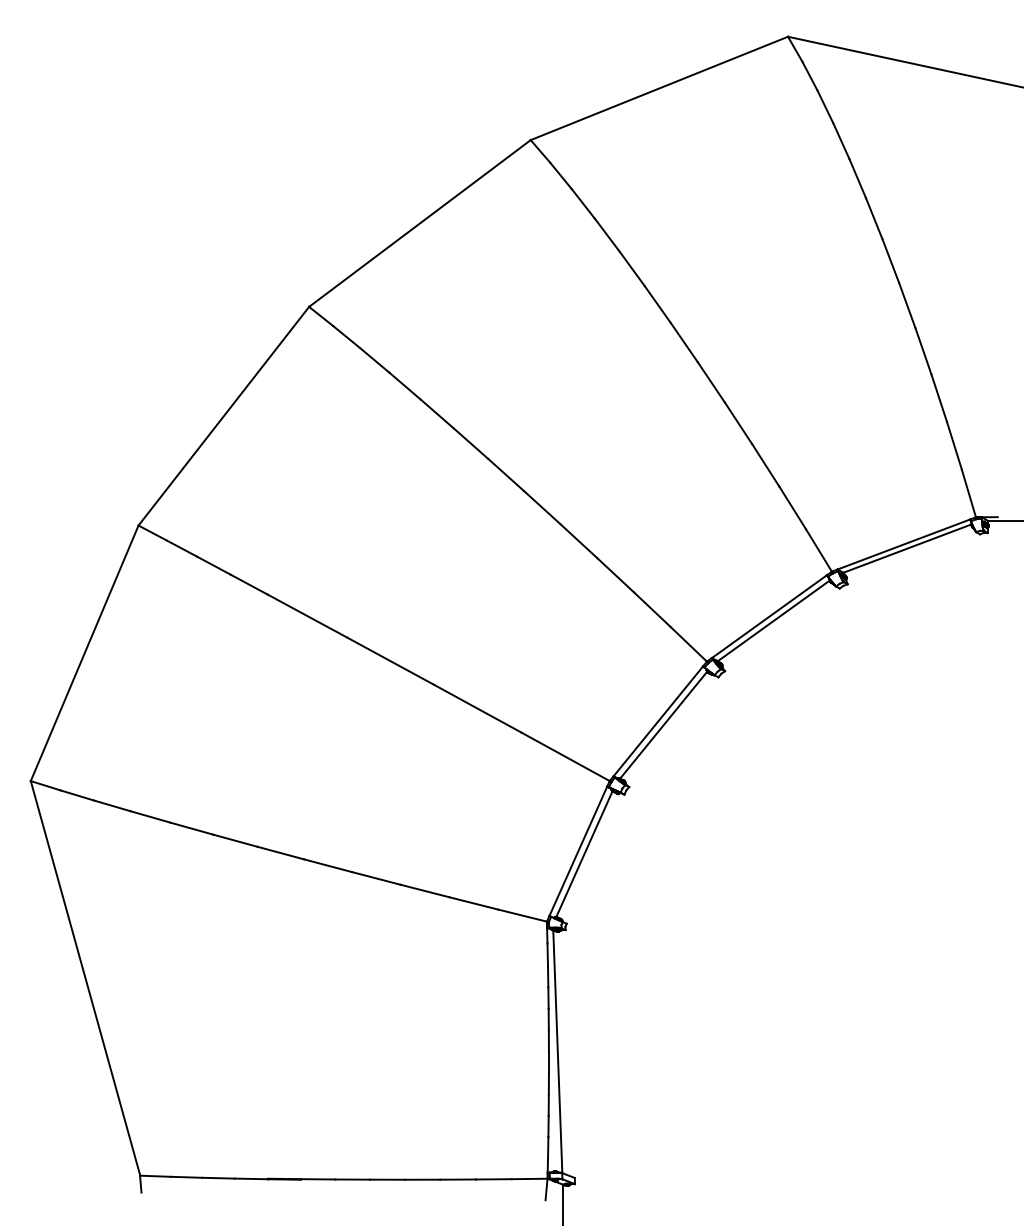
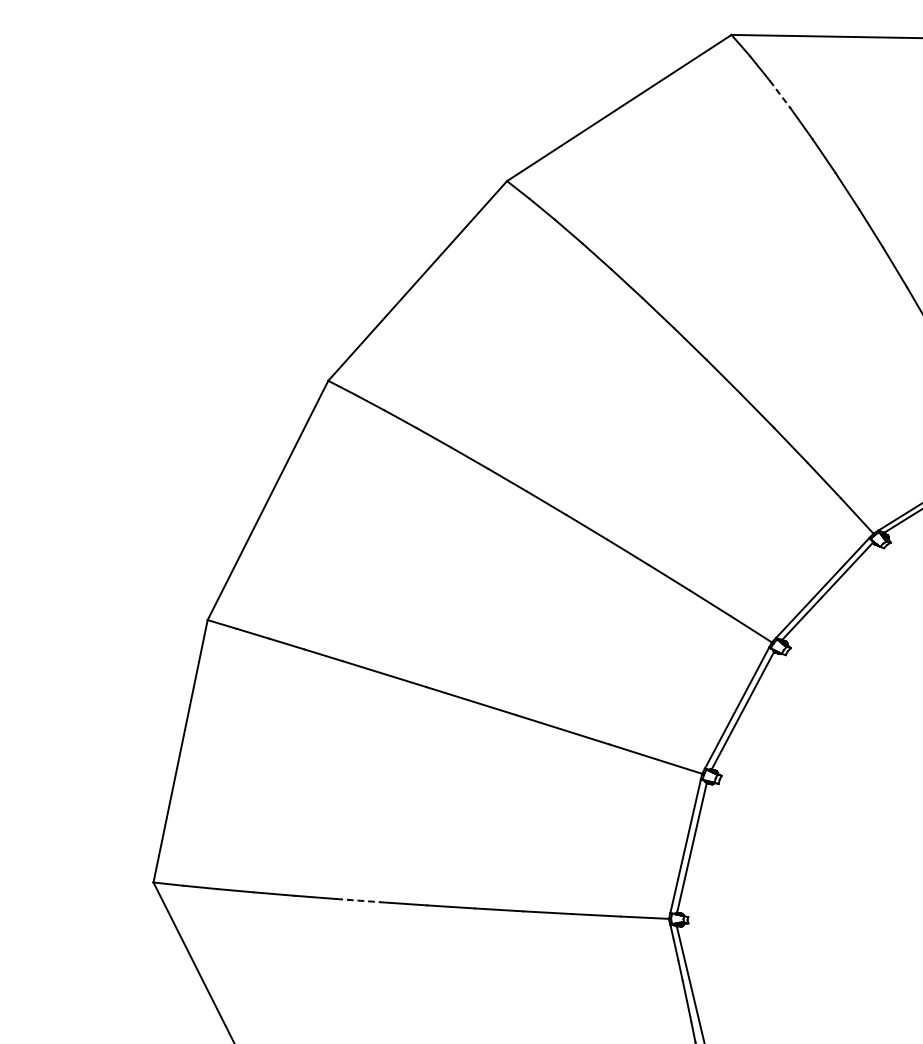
line: (825, 107) -> (780, 94), solid -> dashed
line: (235, 840) -> (358, 900), solid -> dashed

